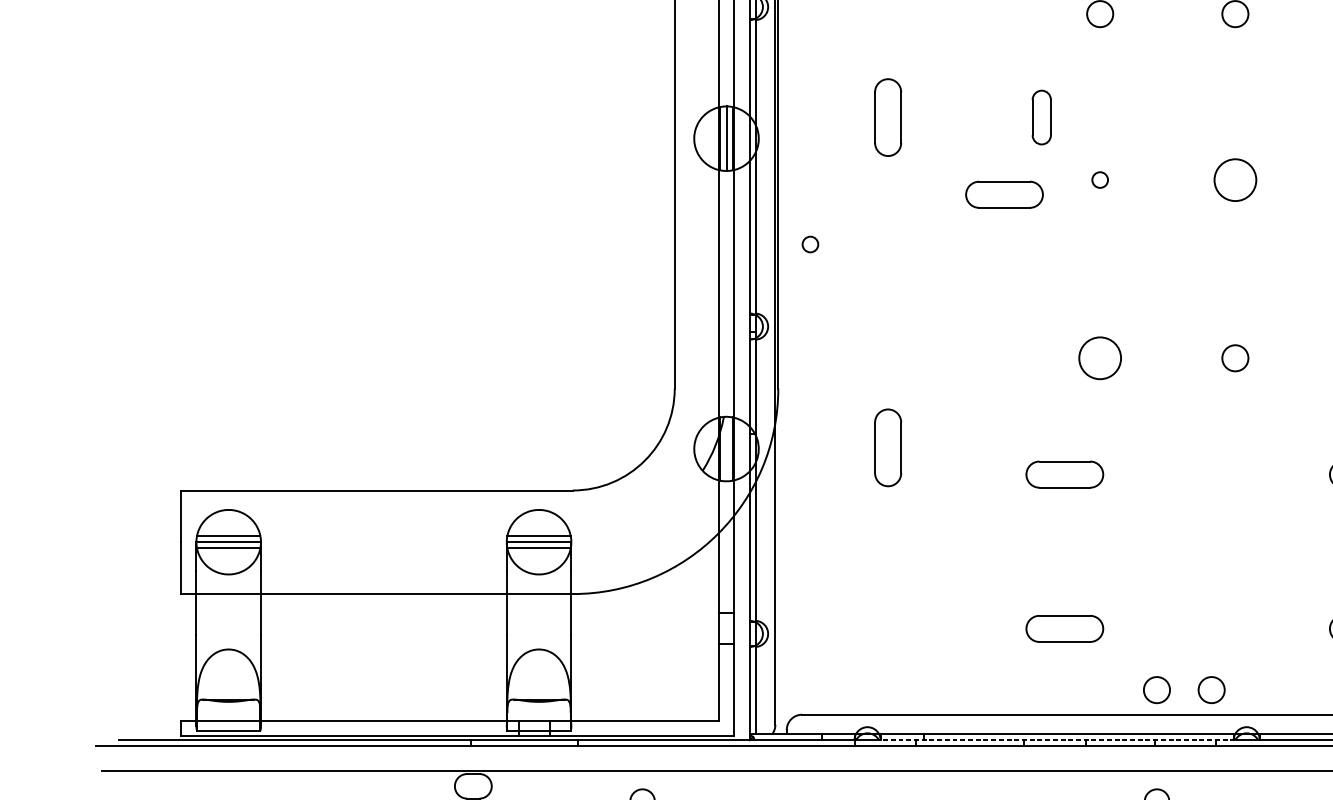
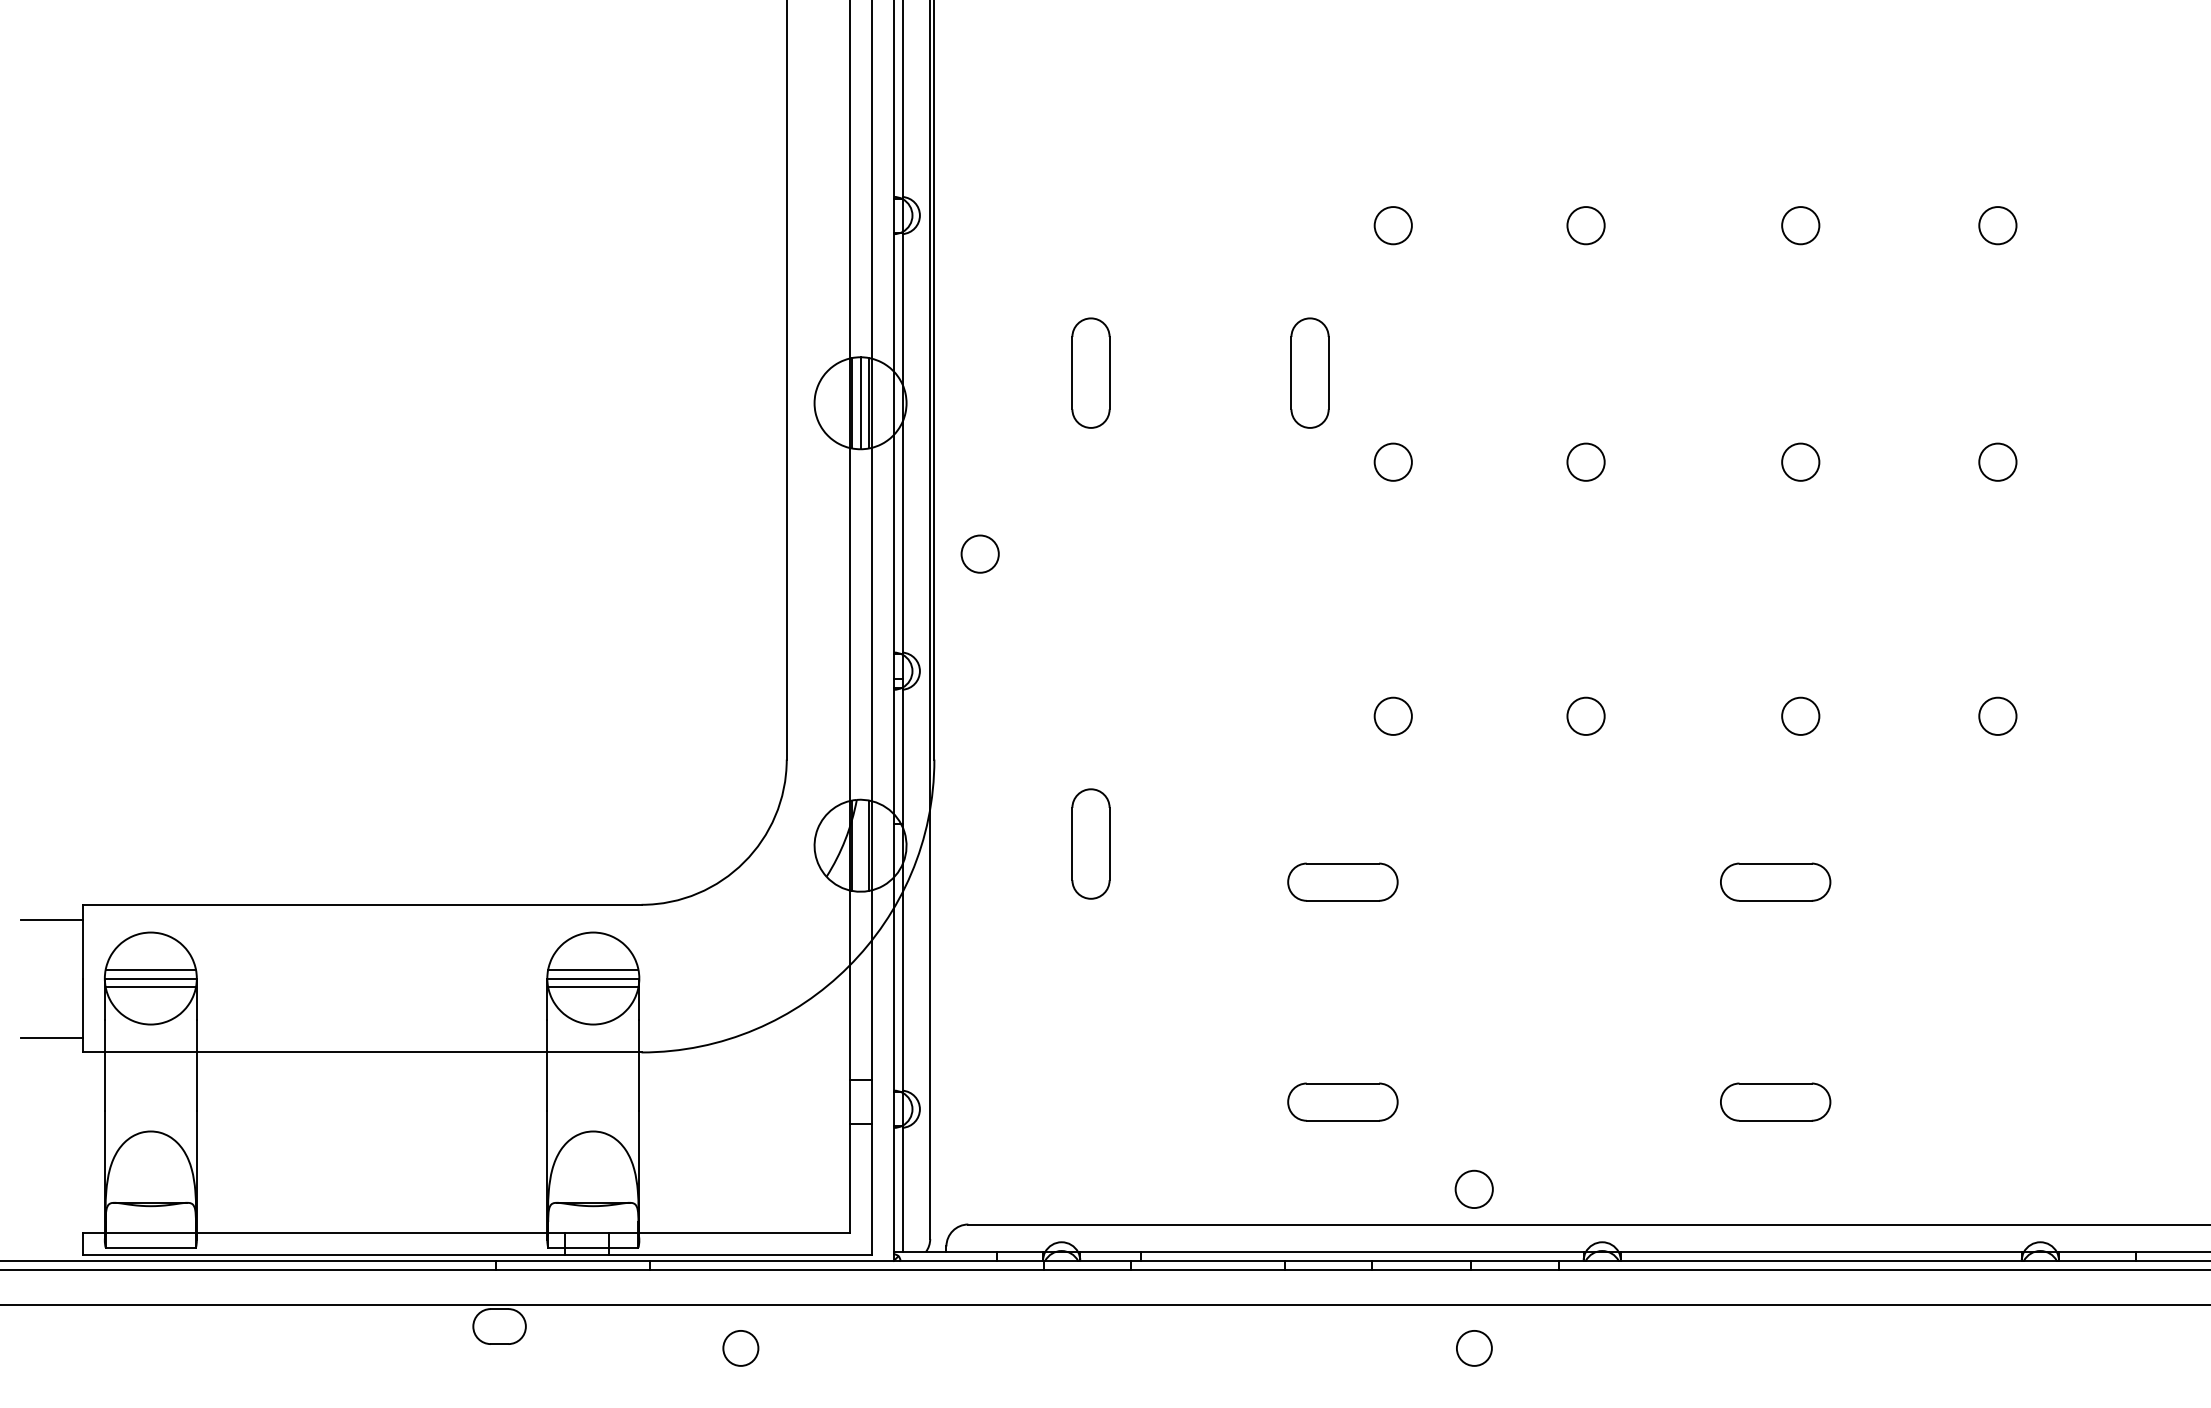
part: (1041, 117) -> (1309, 372), size x1.43
circle: (1099, 179) -> (1392, 461), size x1.67
circle: (1234, 179) -> (1585, 461), size x0.62
part: (1004, 194) -> (1256, 482), removed
circle: (809, 244) -> (979, 553), size x1.67
circle: (1099, 357) -> (1392, 715), size x0.62
line: (159, 500) -> (51, 919), added
line: (159, 583) -> (51, 1037), added
circle: (1211, 689) -> (1551, 1188), removed
line: (1056, 739) -> (1331, 1260), dashed -> solid

